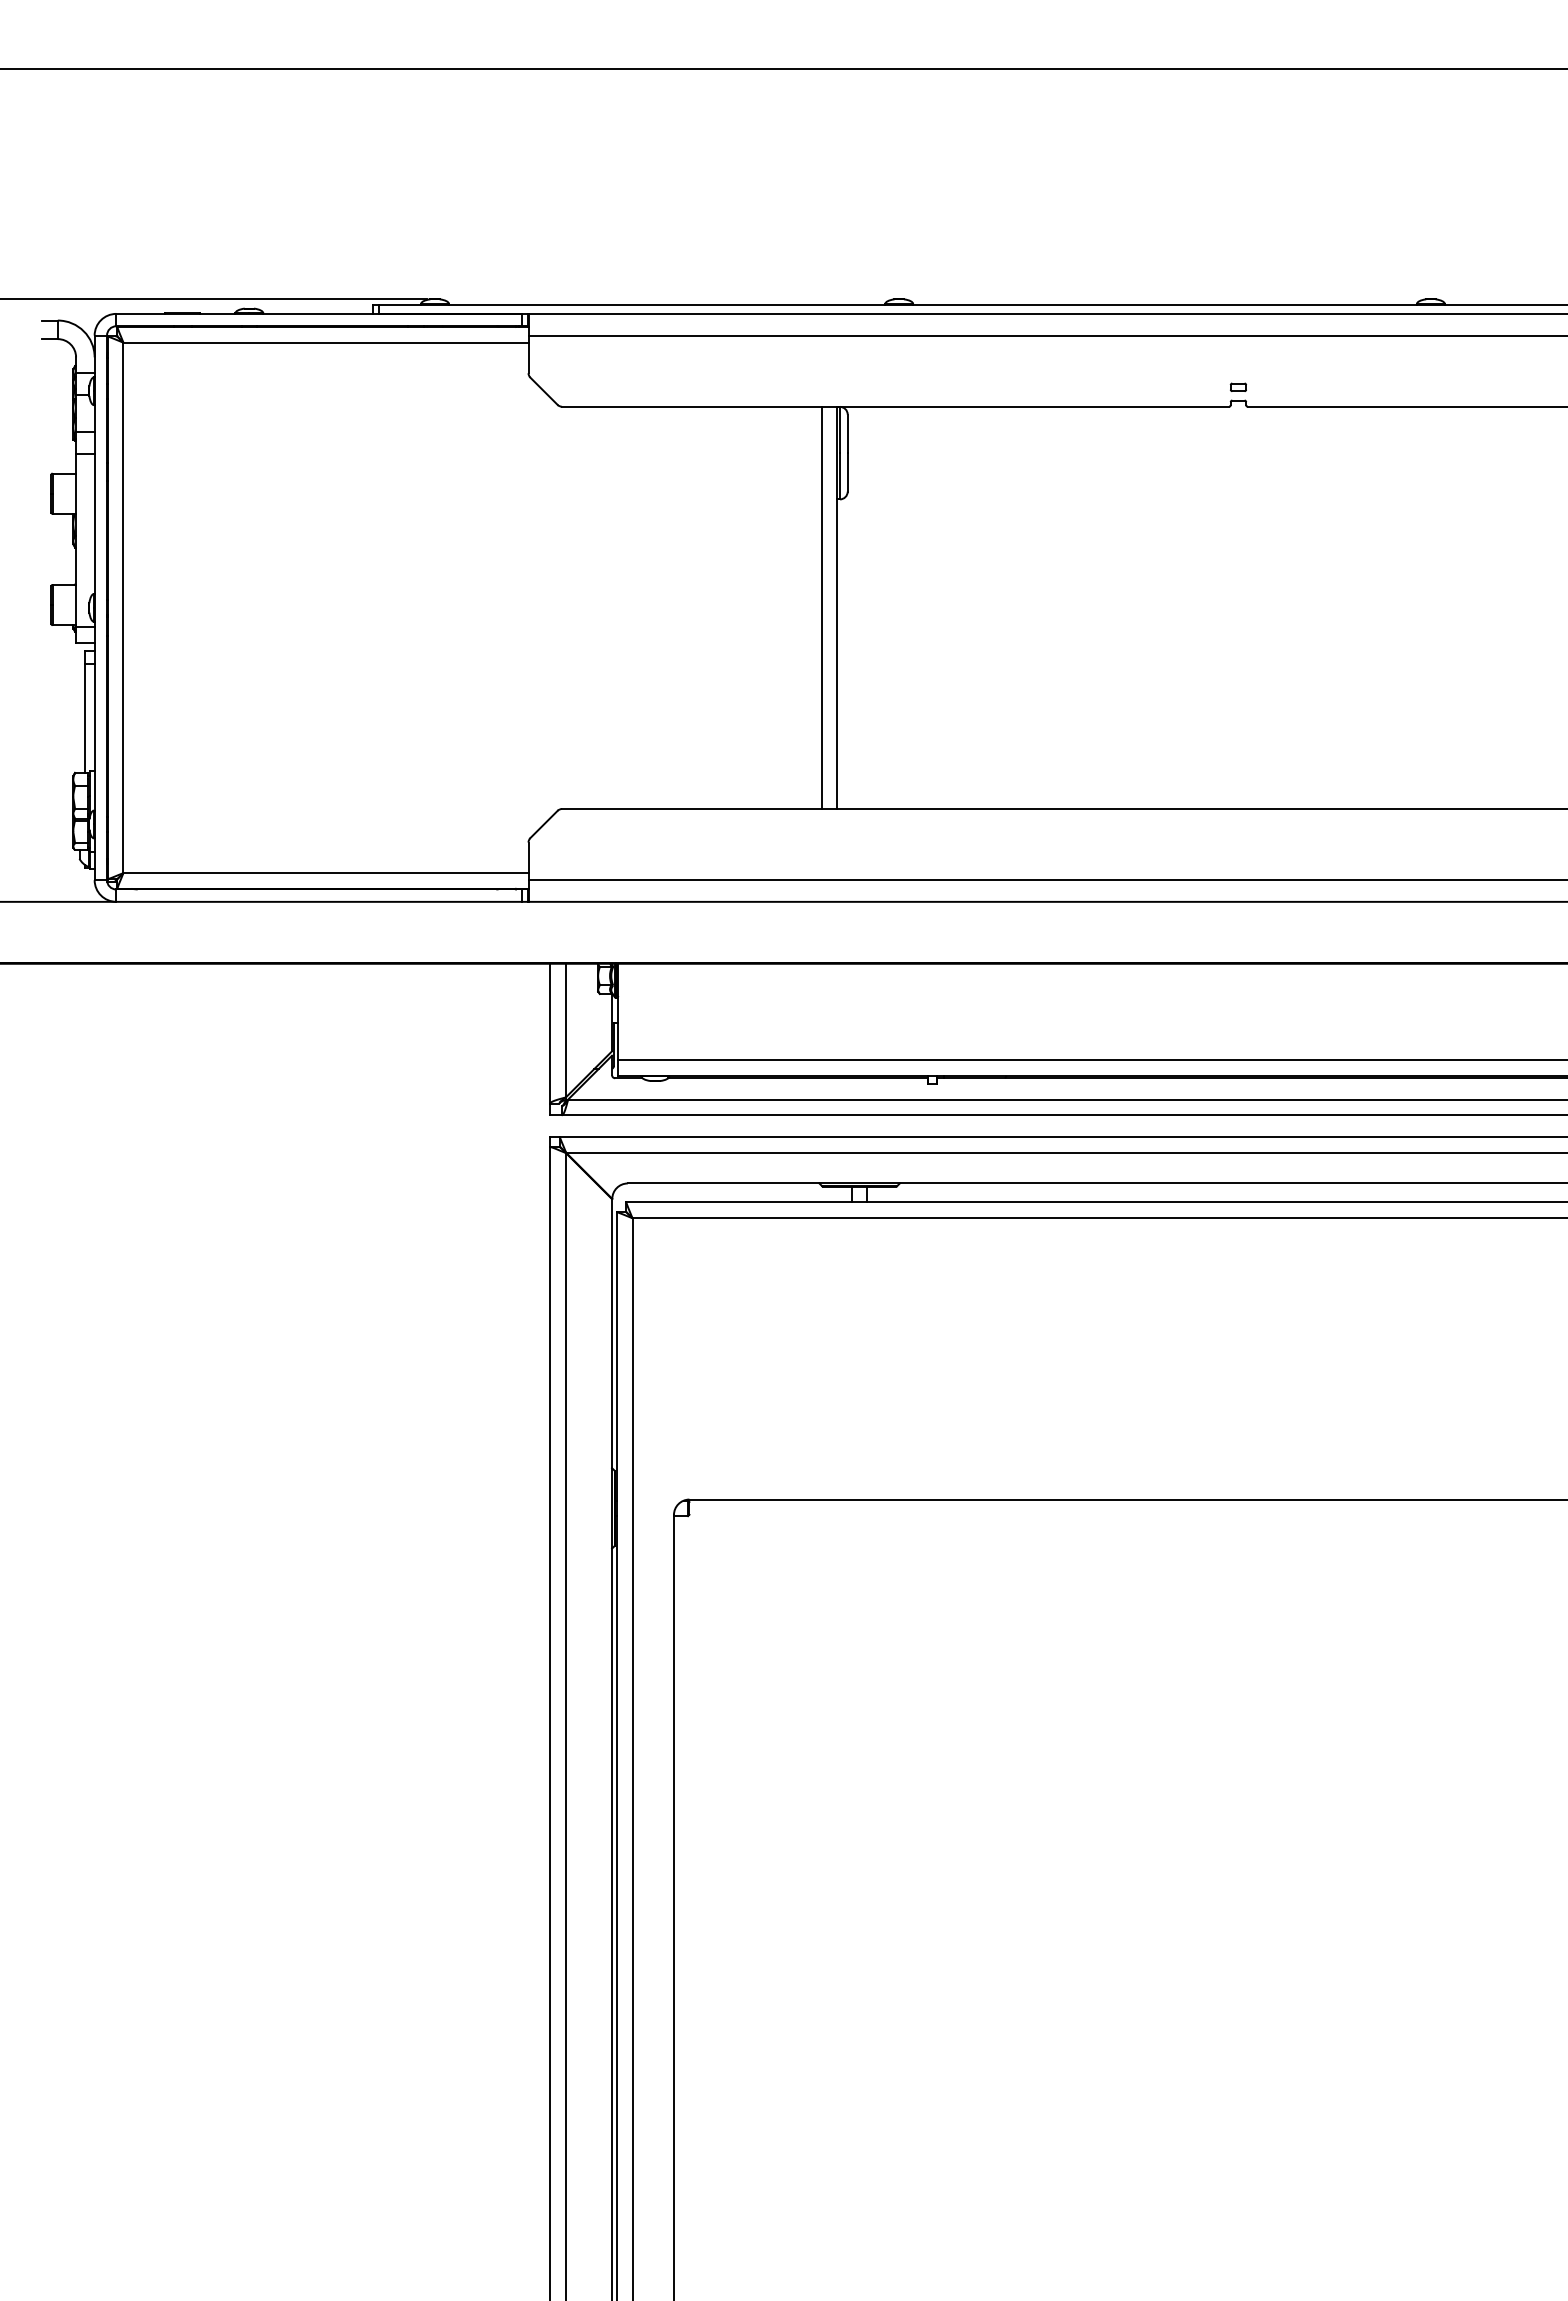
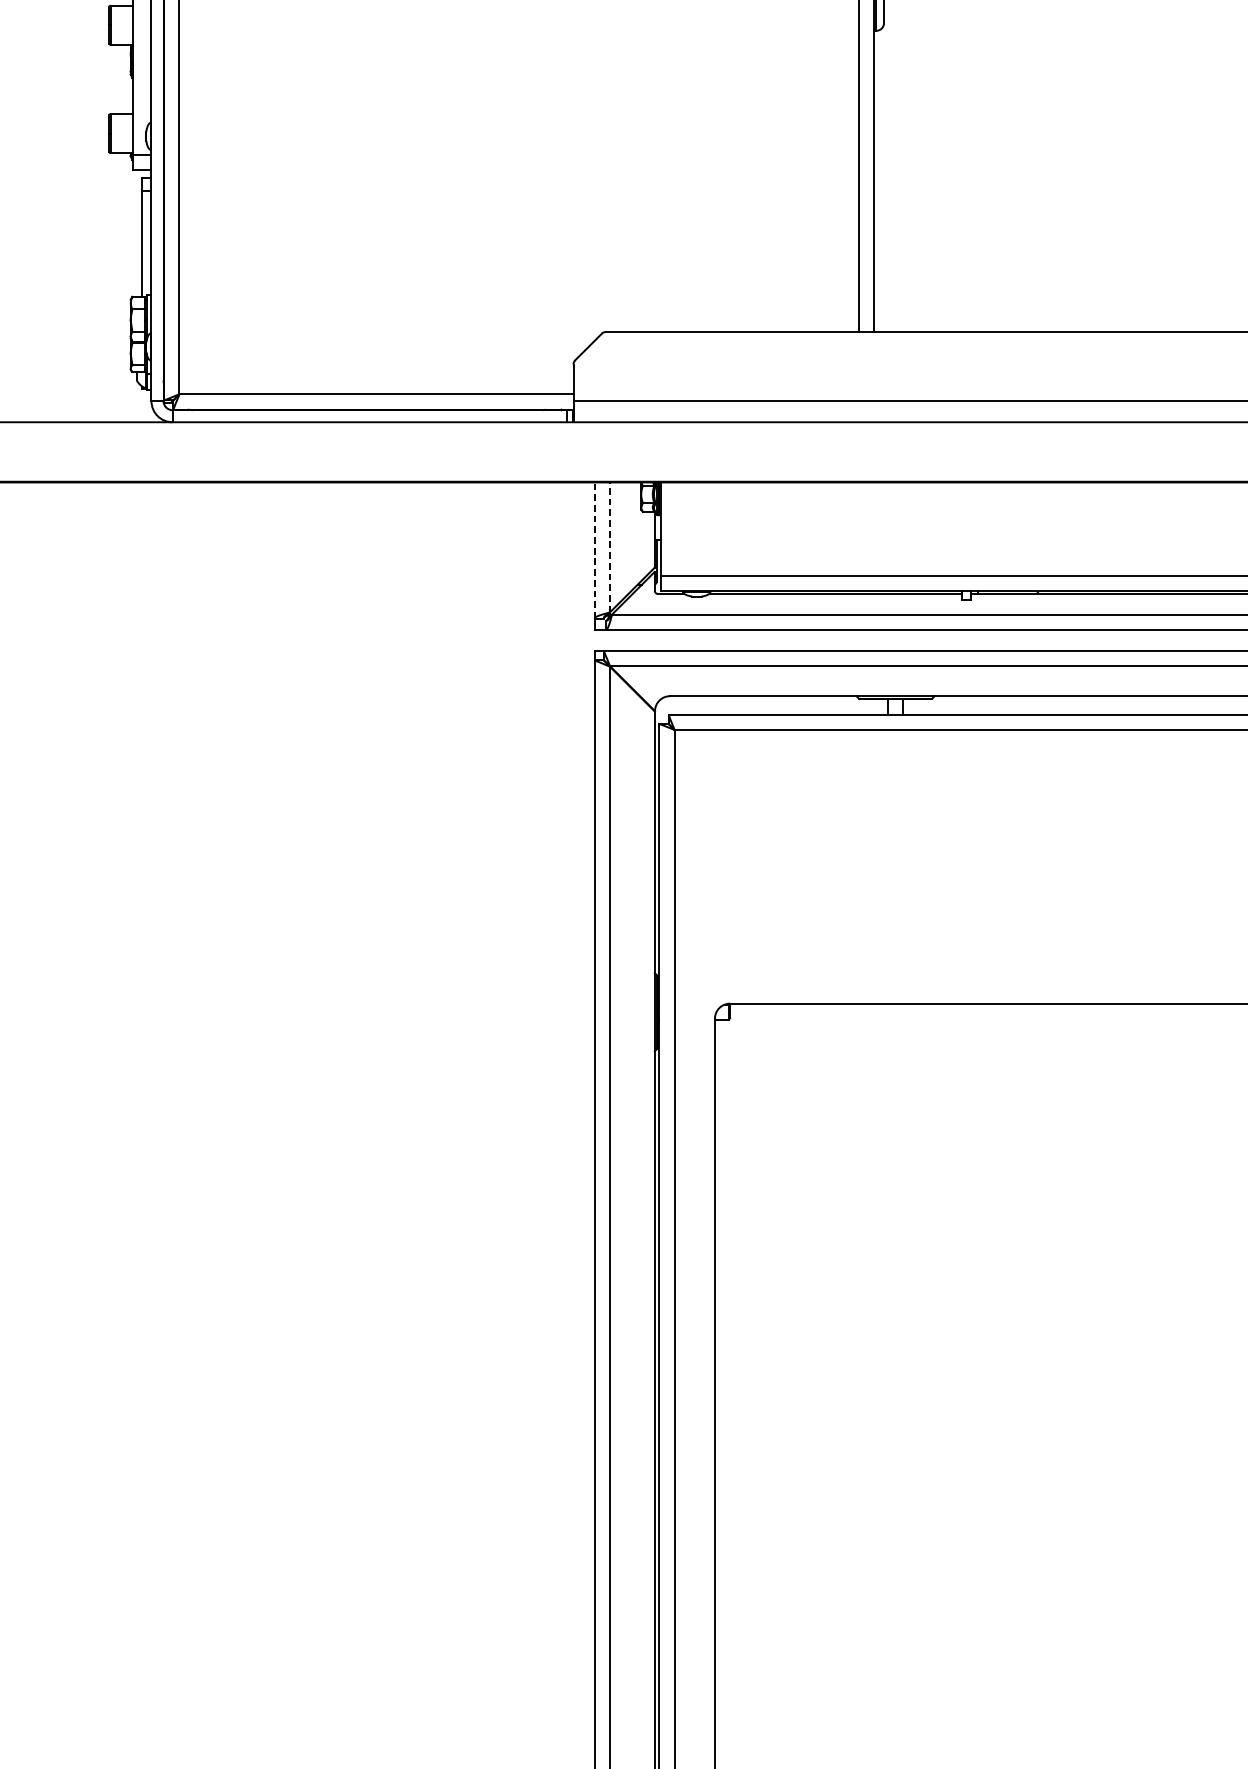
line: (565, 1030) -> (609, 547), solid -> dashed
line: (550, 1033) -> (594, 550), solid -> dashed

